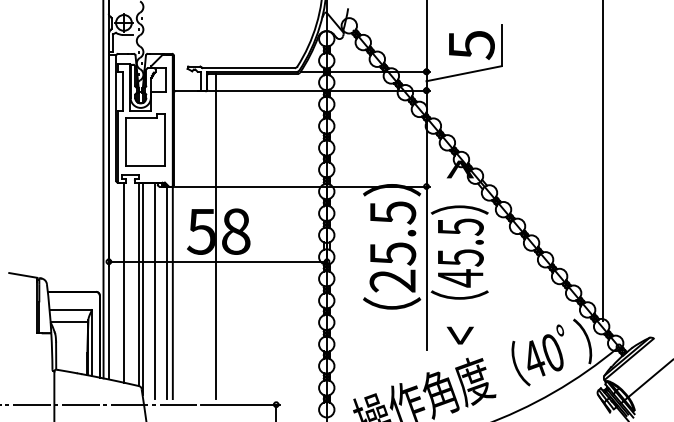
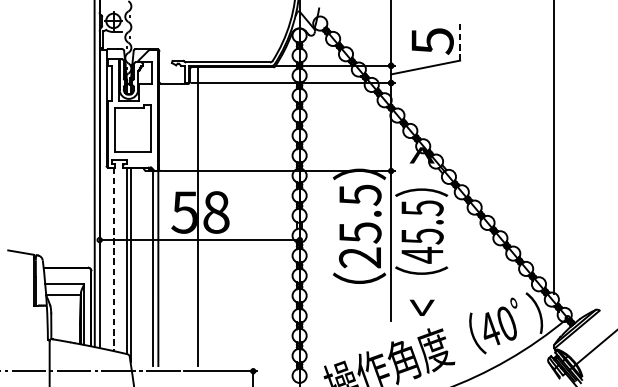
line: (501, 45) -> (459, 41), solid -> dashed
line: (124, 283) -> (114, 260), solid -> dashed
line: (154, 290) -> (141, 266), removed

